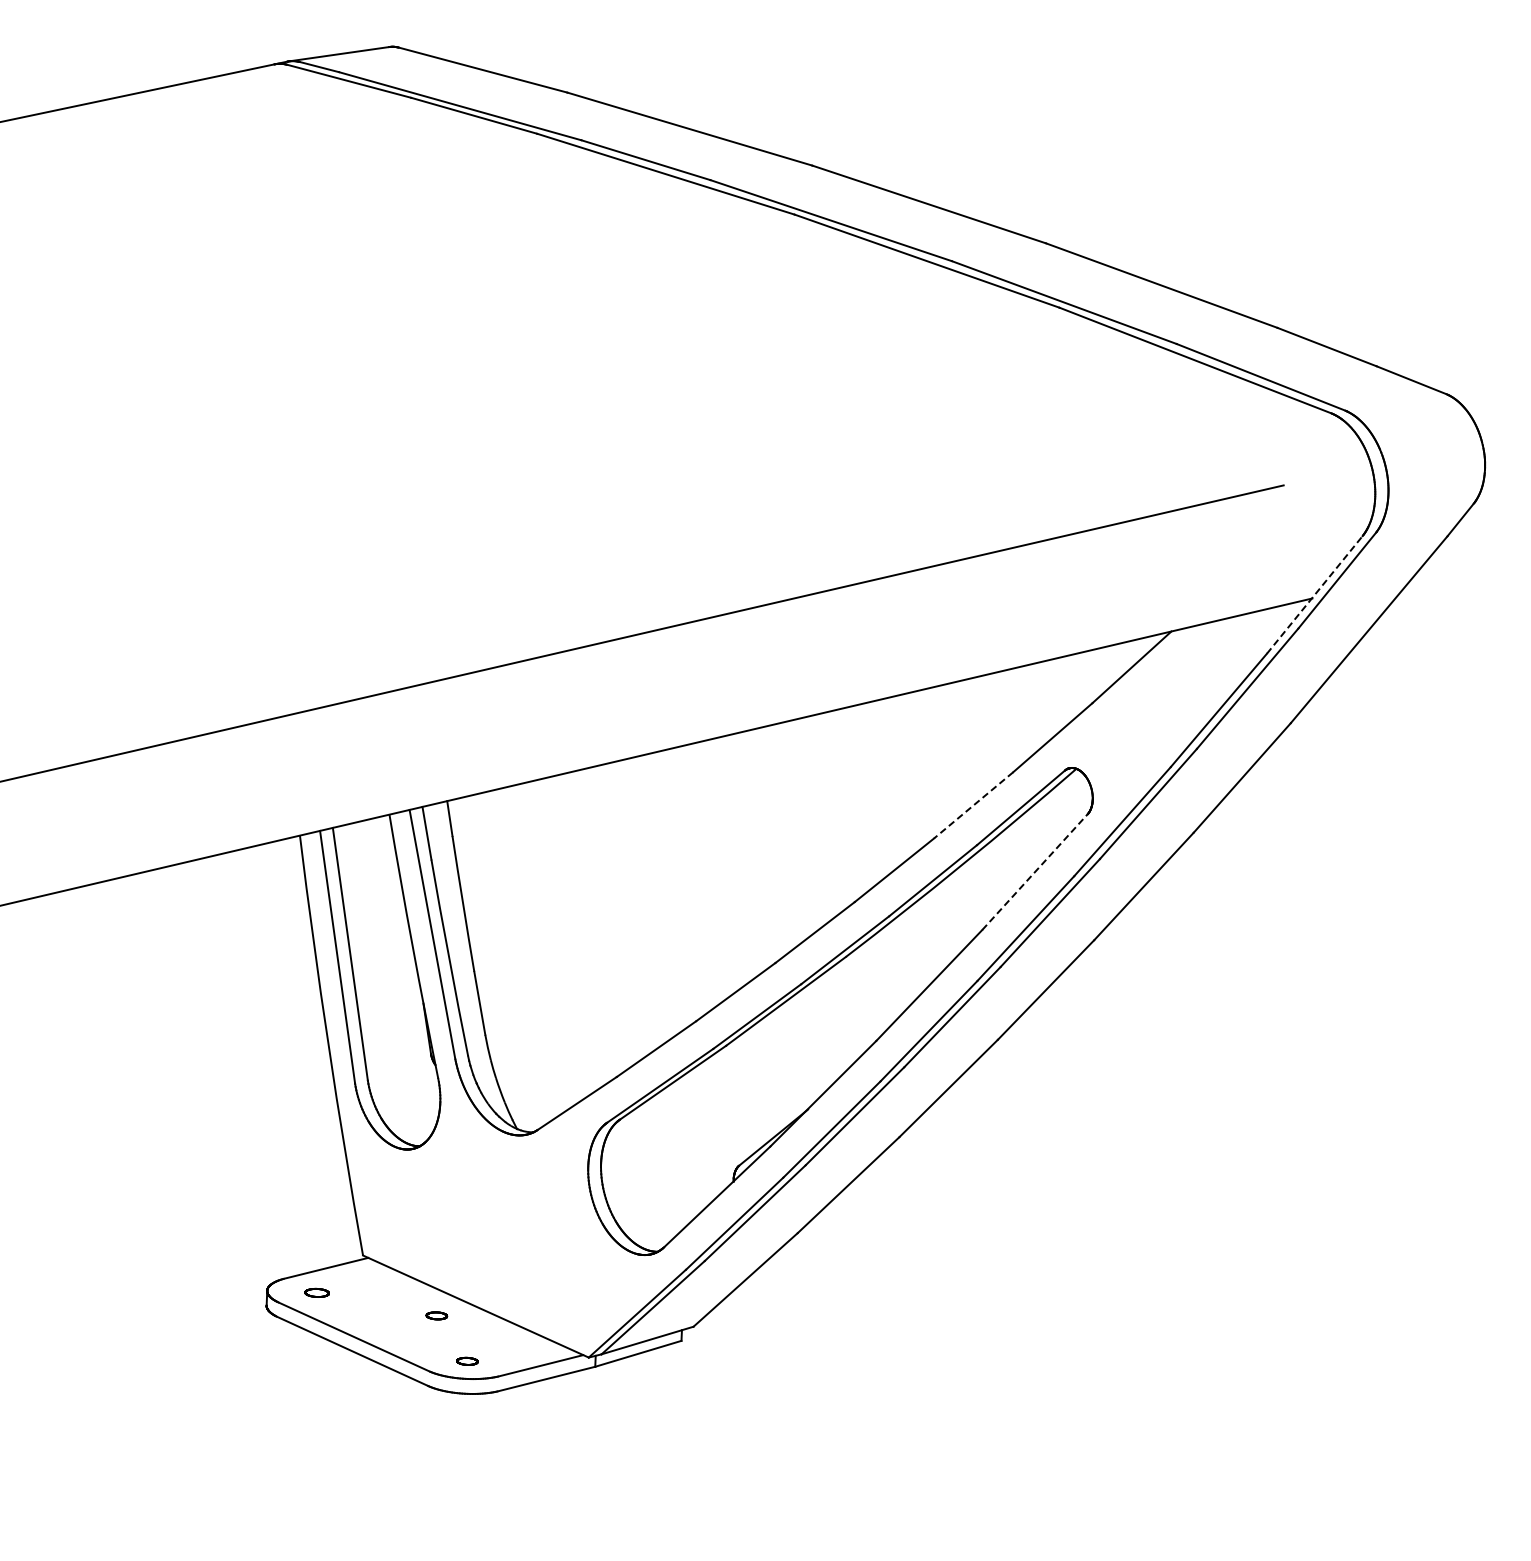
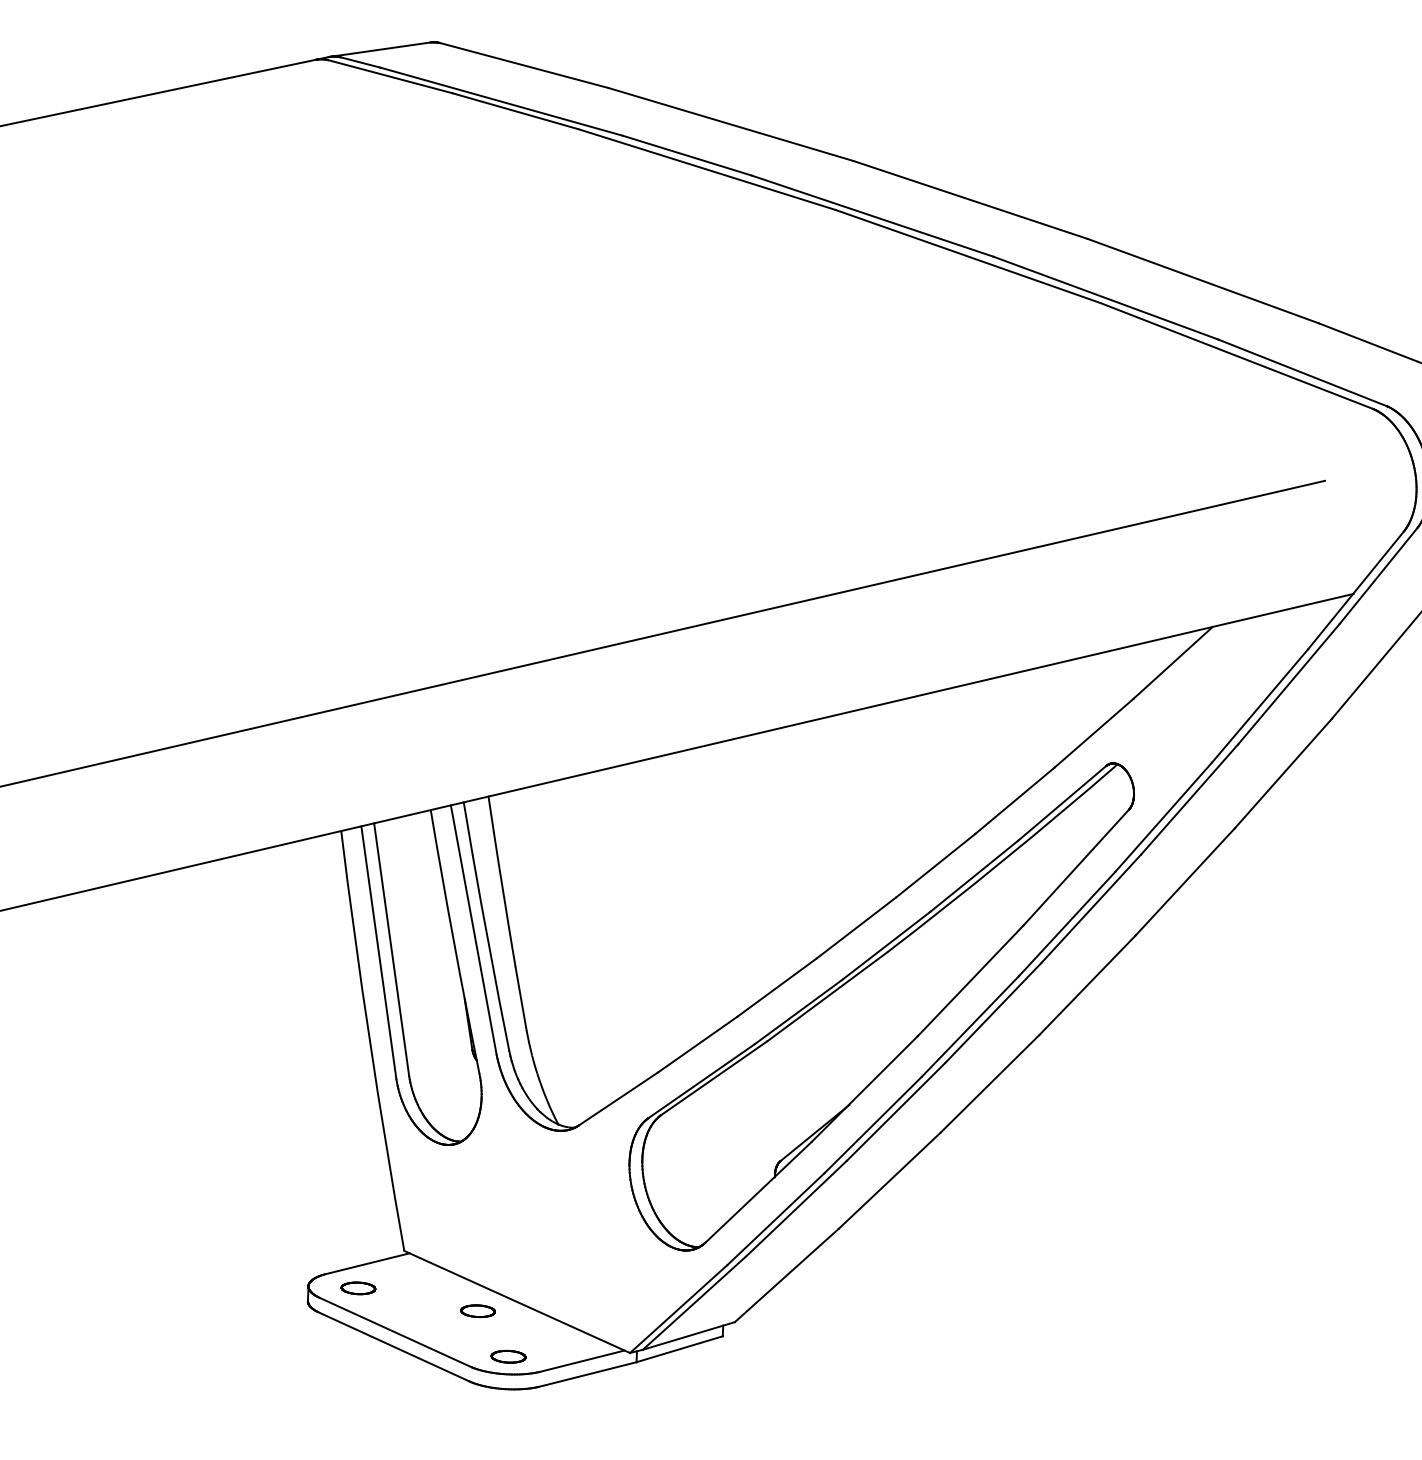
line: (1314, 594) -> (1355, 589), dashed -> solid
line: (973, 805) -> (1014, 800), dashed -> solid
line: (1035, 871) -> (1076, 866), dashed -> solid
part: (316, 1292) -> (357, 1287), size x1.43
part: (436, 1315) -> (477, 1310), size x1.67
part: (467, 1361) -> (508, 1356), size x1.67

